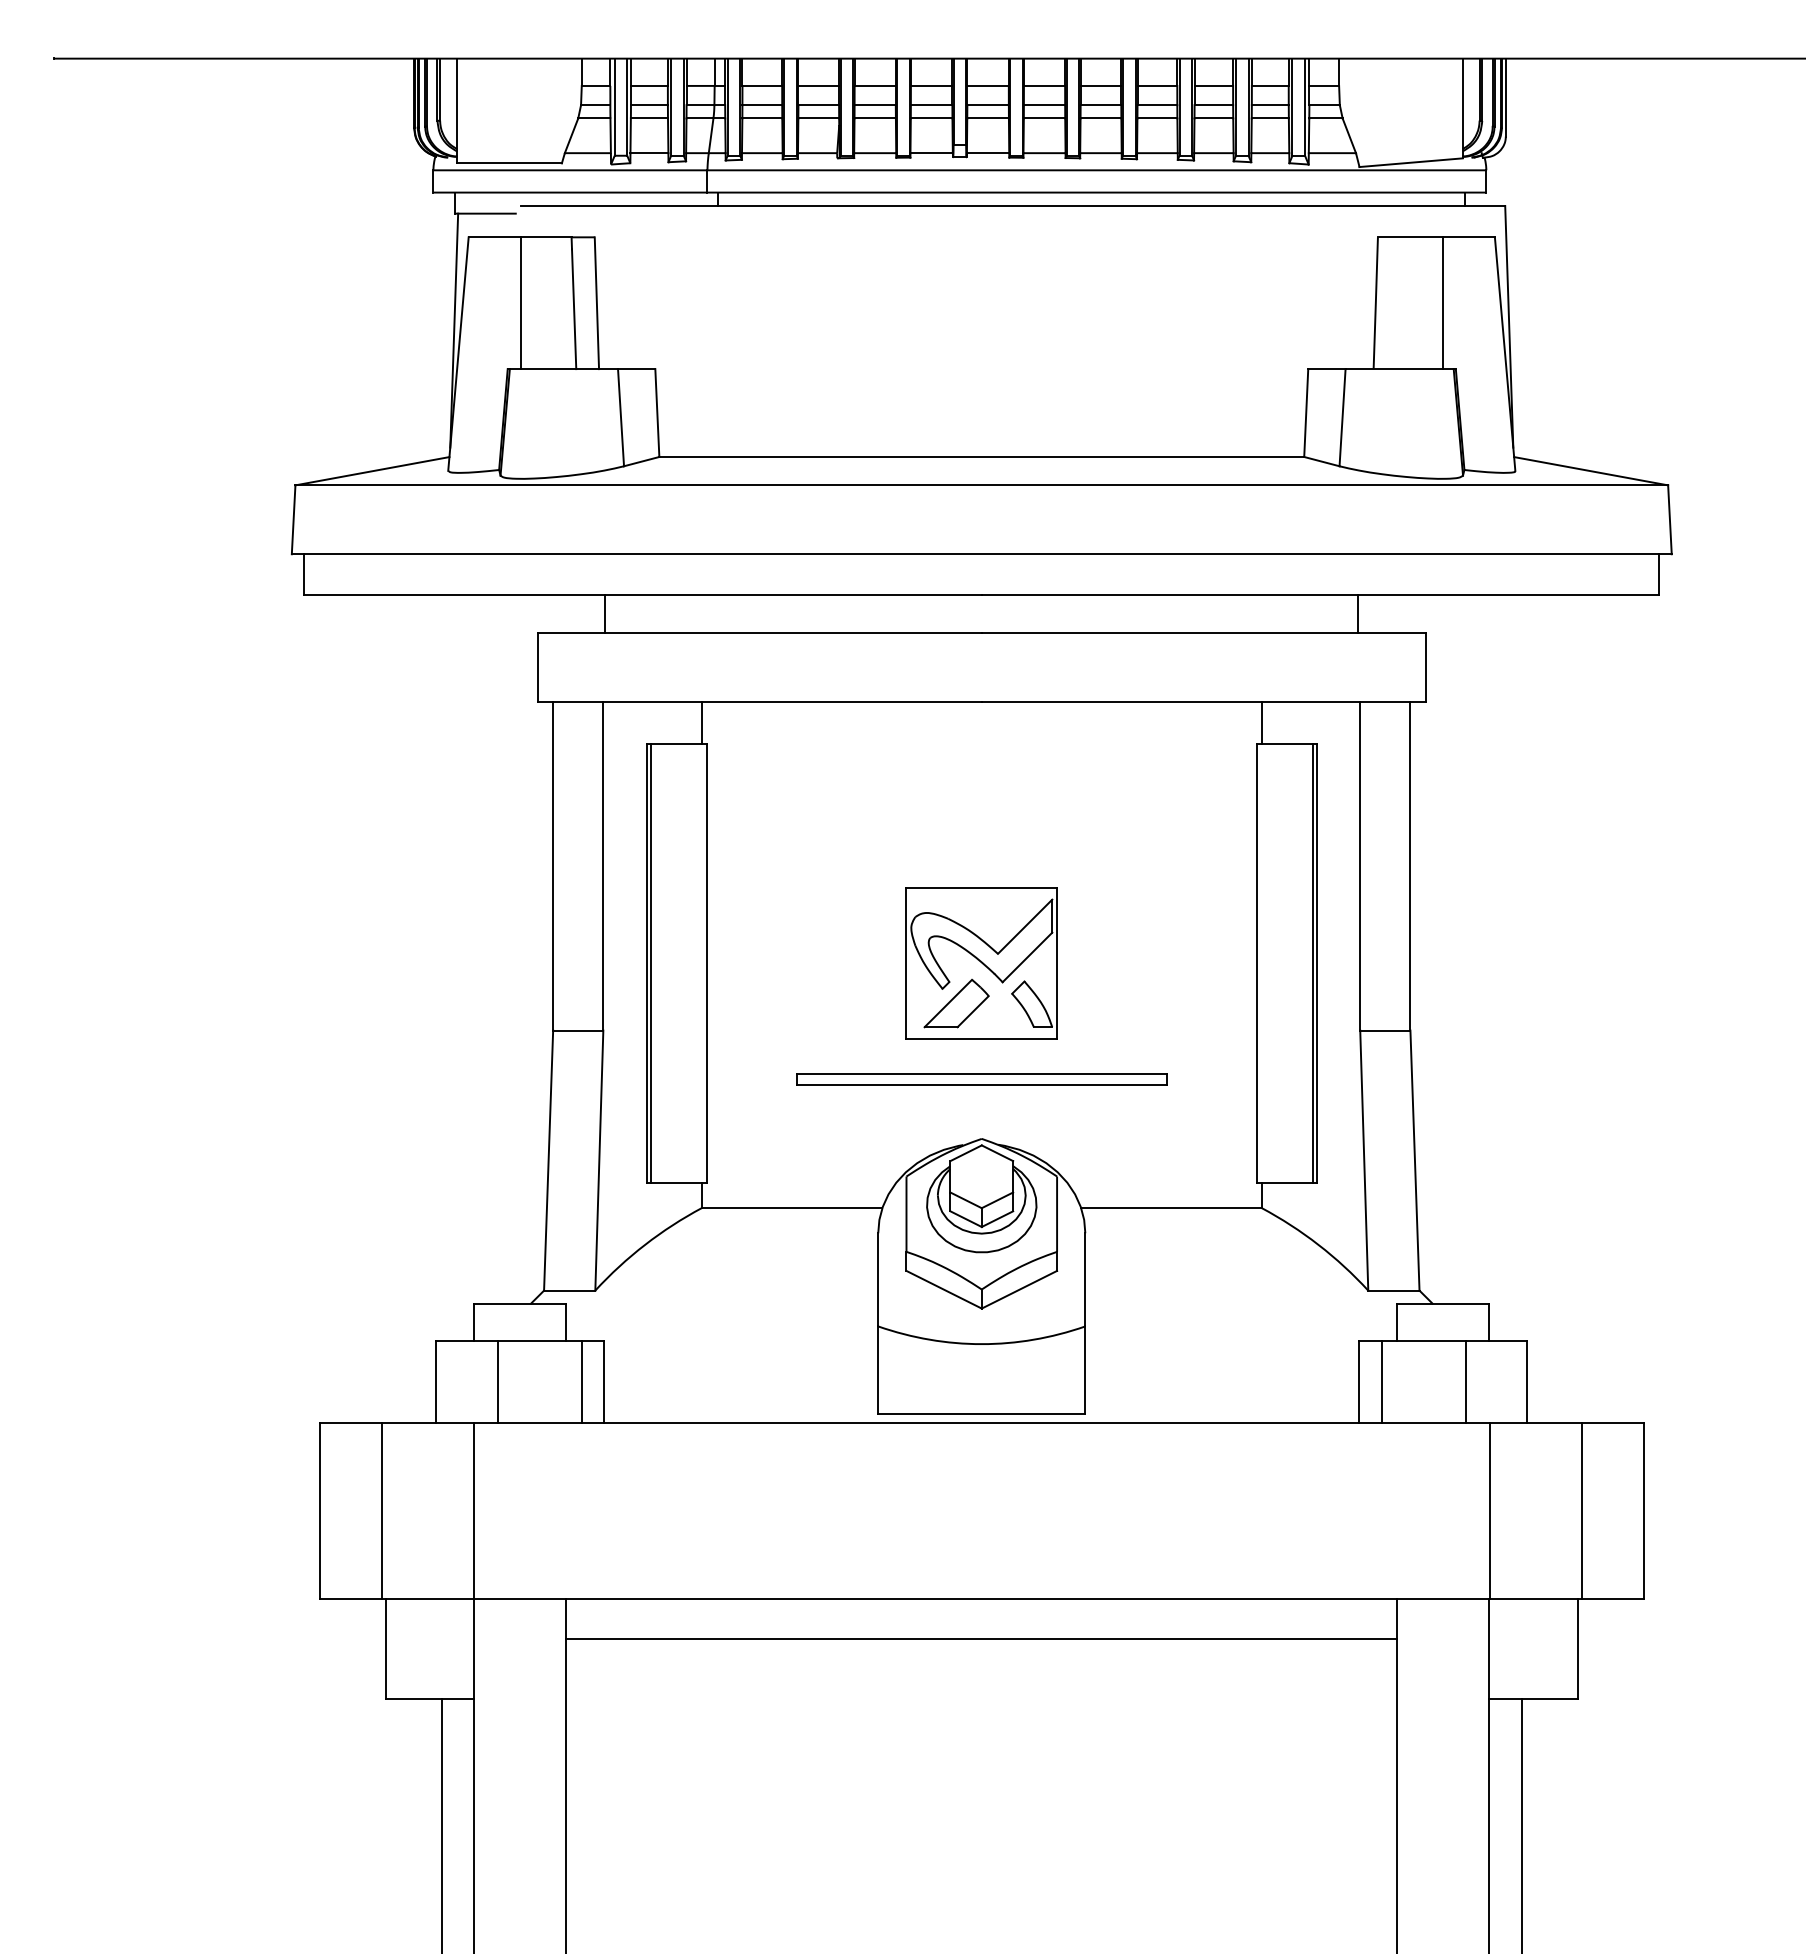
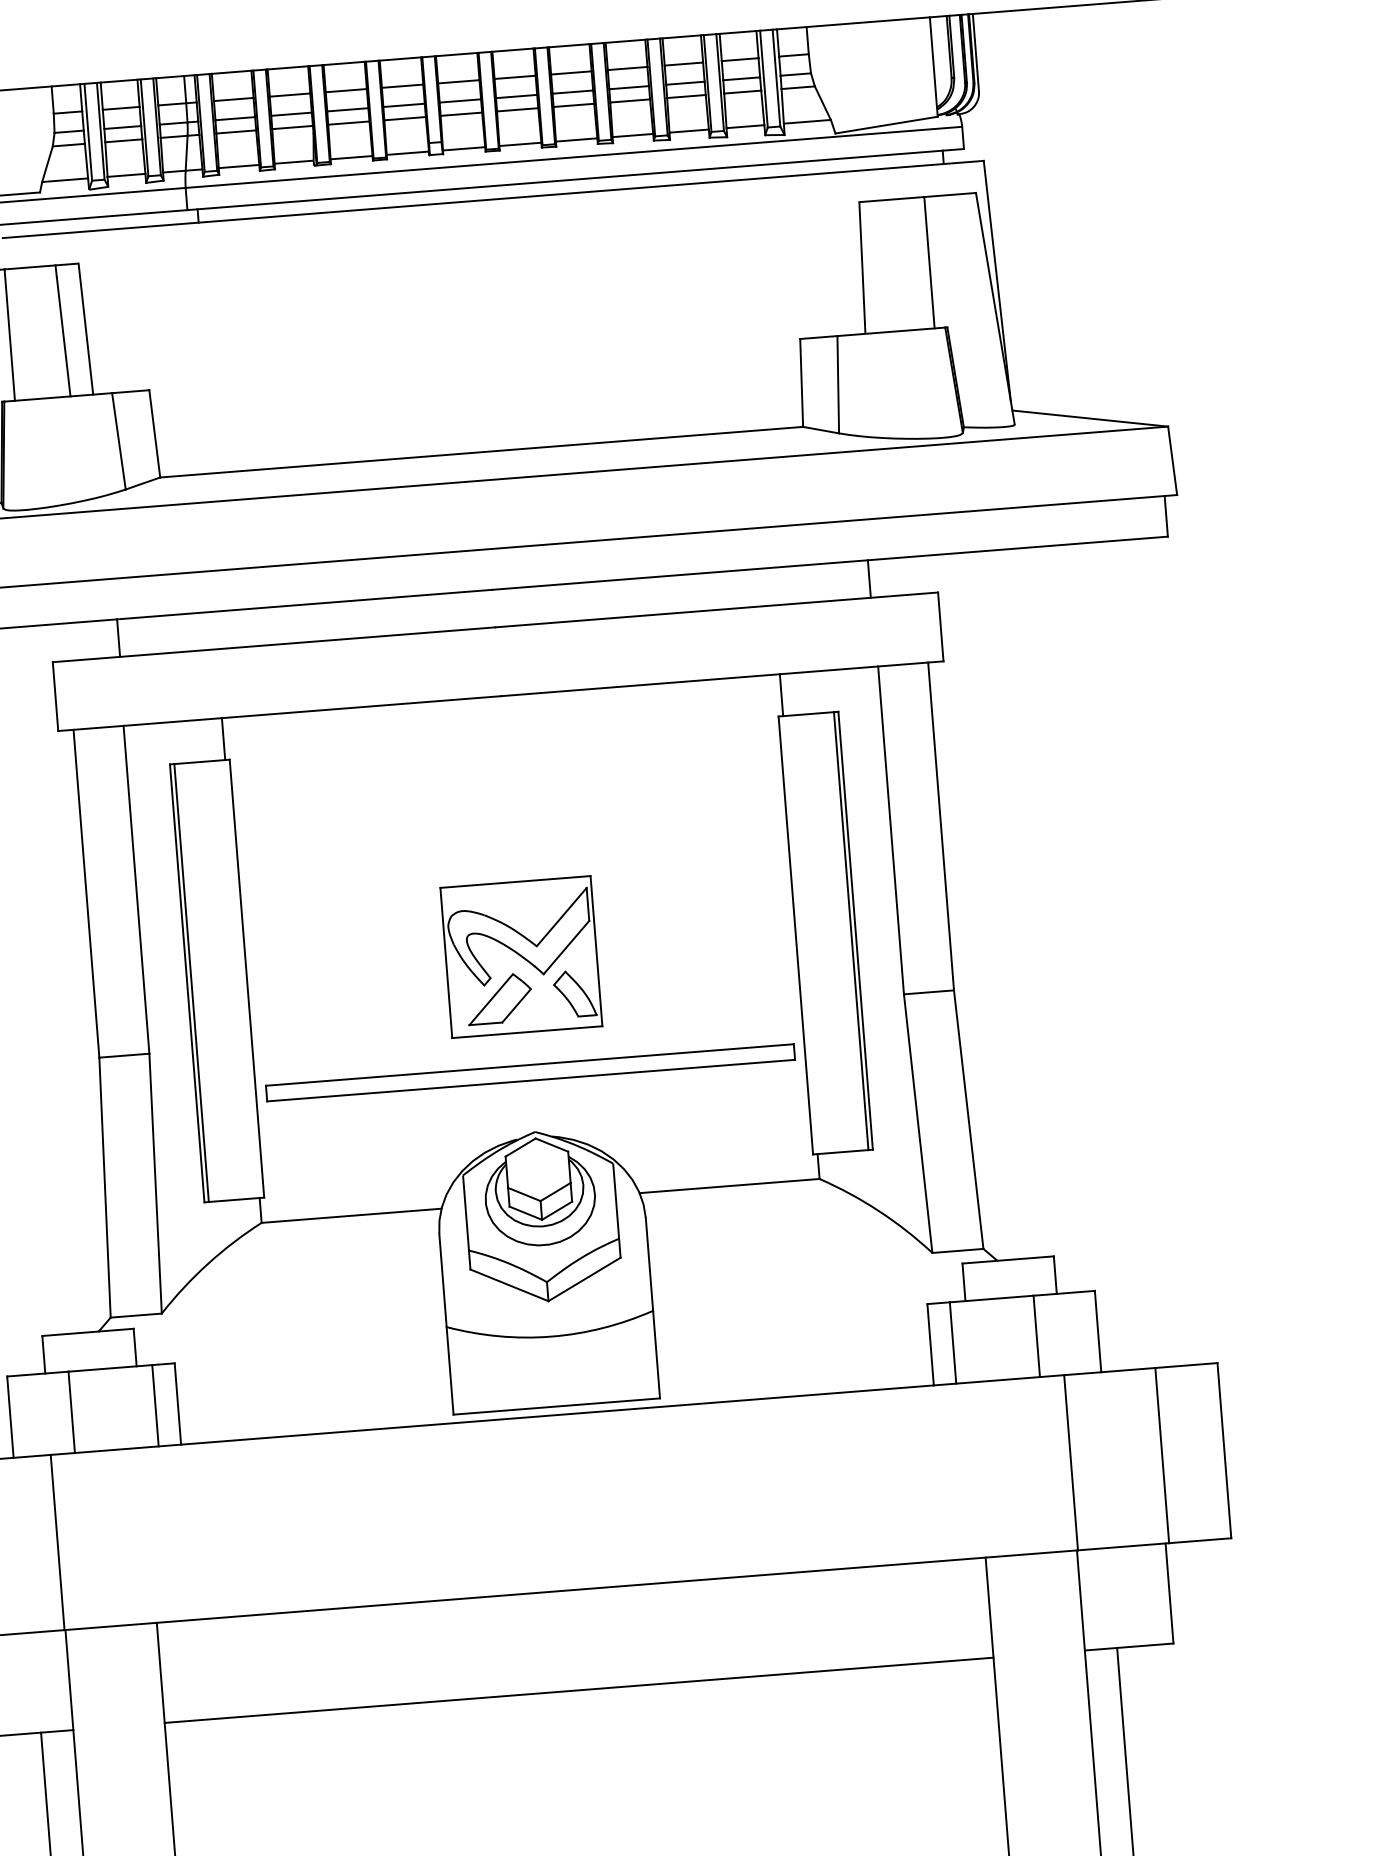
part: (981, 1079) -> (530, 1072), size x1.43
line: (981, 1638) -> (578, 1689), moved

